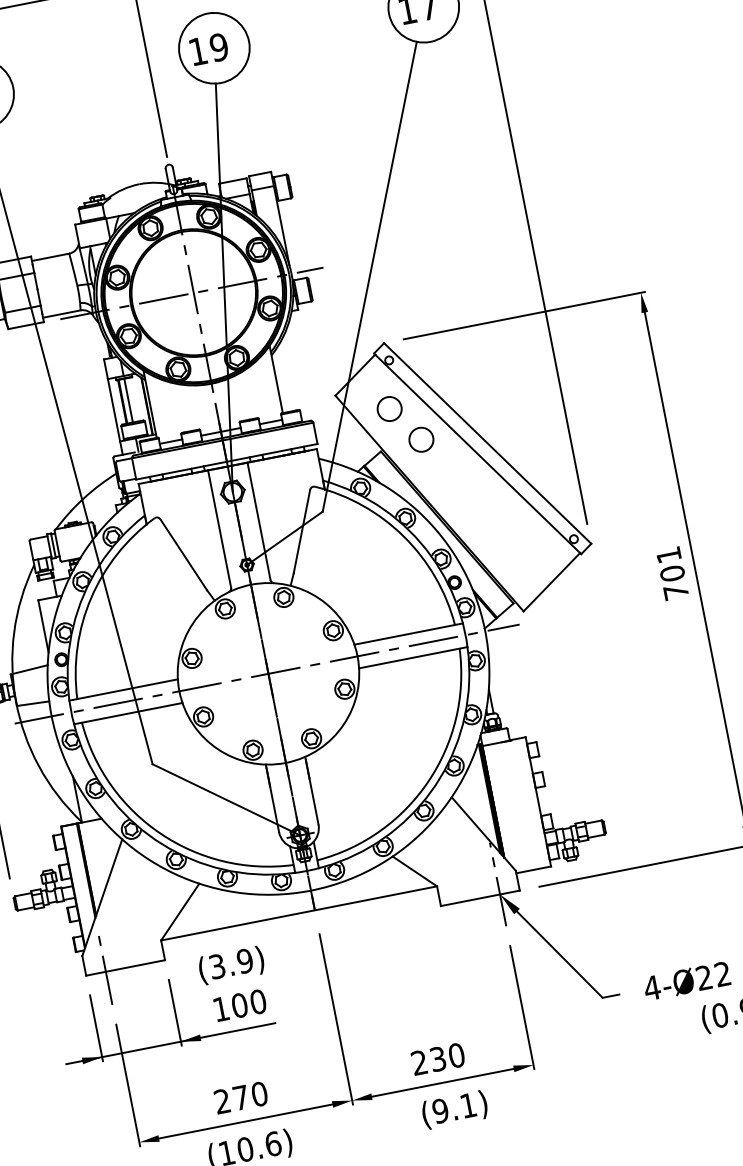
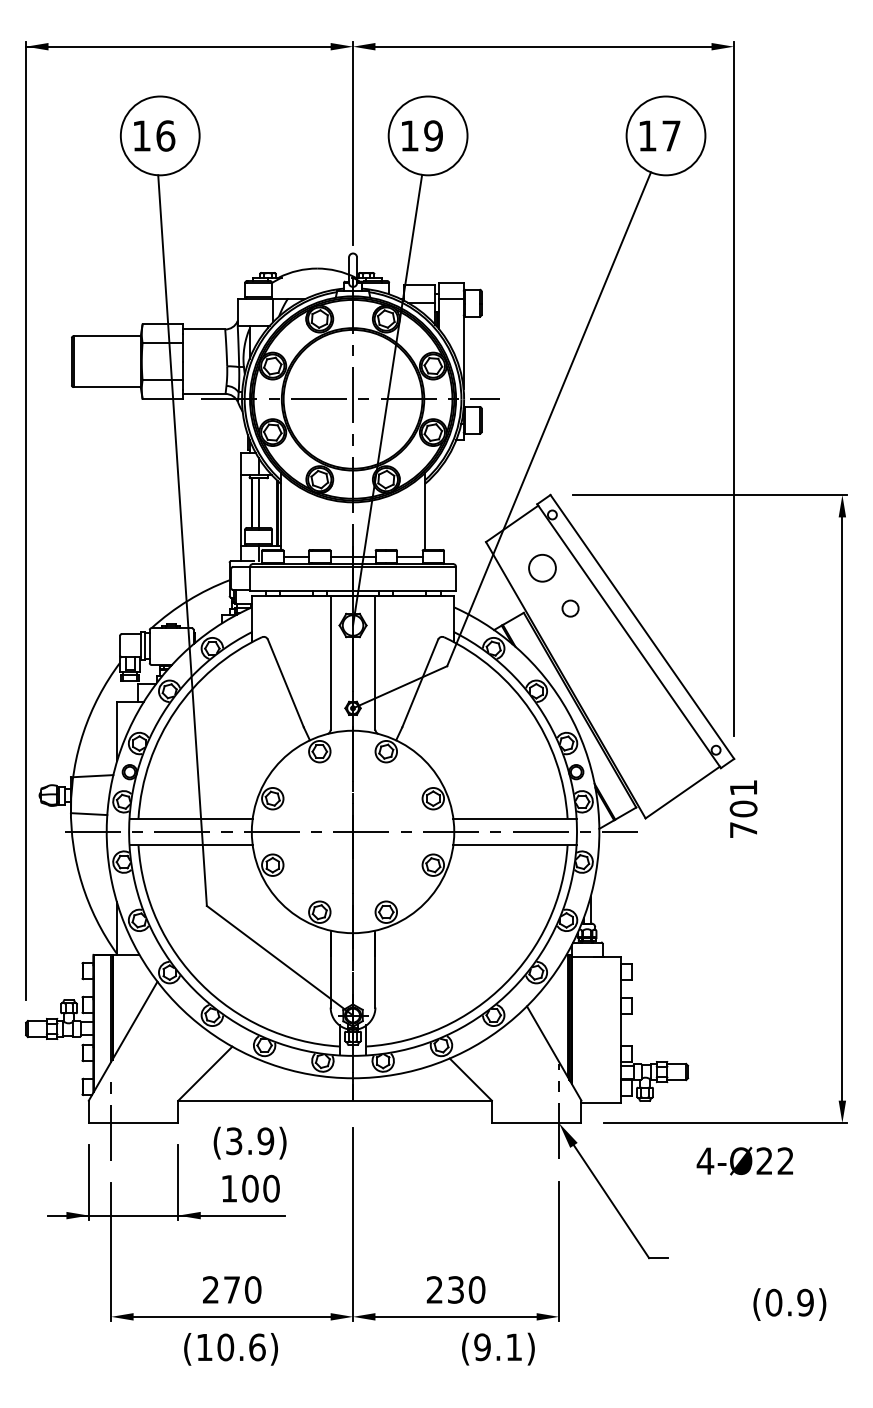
circle: (421, 439) -> (570, 608), size x0.6
text: (672, 573) -> (743, 808), moved
text: (686, 981) -> (744, 1161), moved
text: (454, 1109) -> (498, 1348), moved

